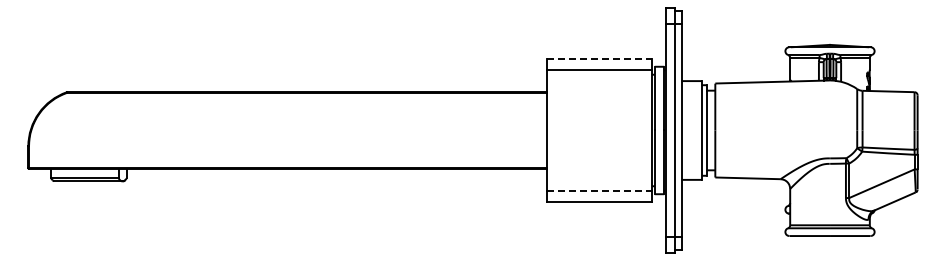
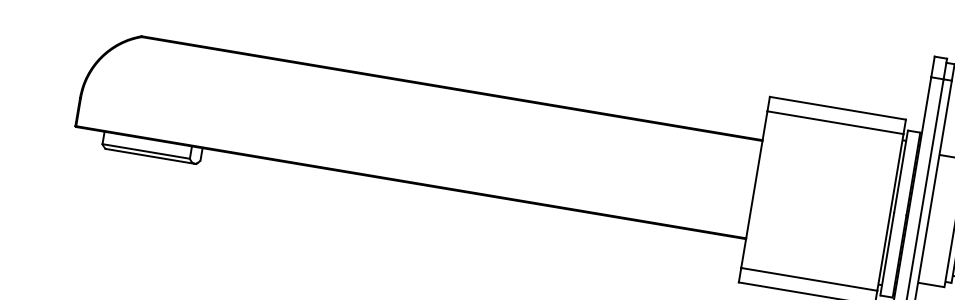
line: (599, 58) -> (838, 107), dashed -> solid
line: (599, 191) -> (809, 280), dashed -> solid

